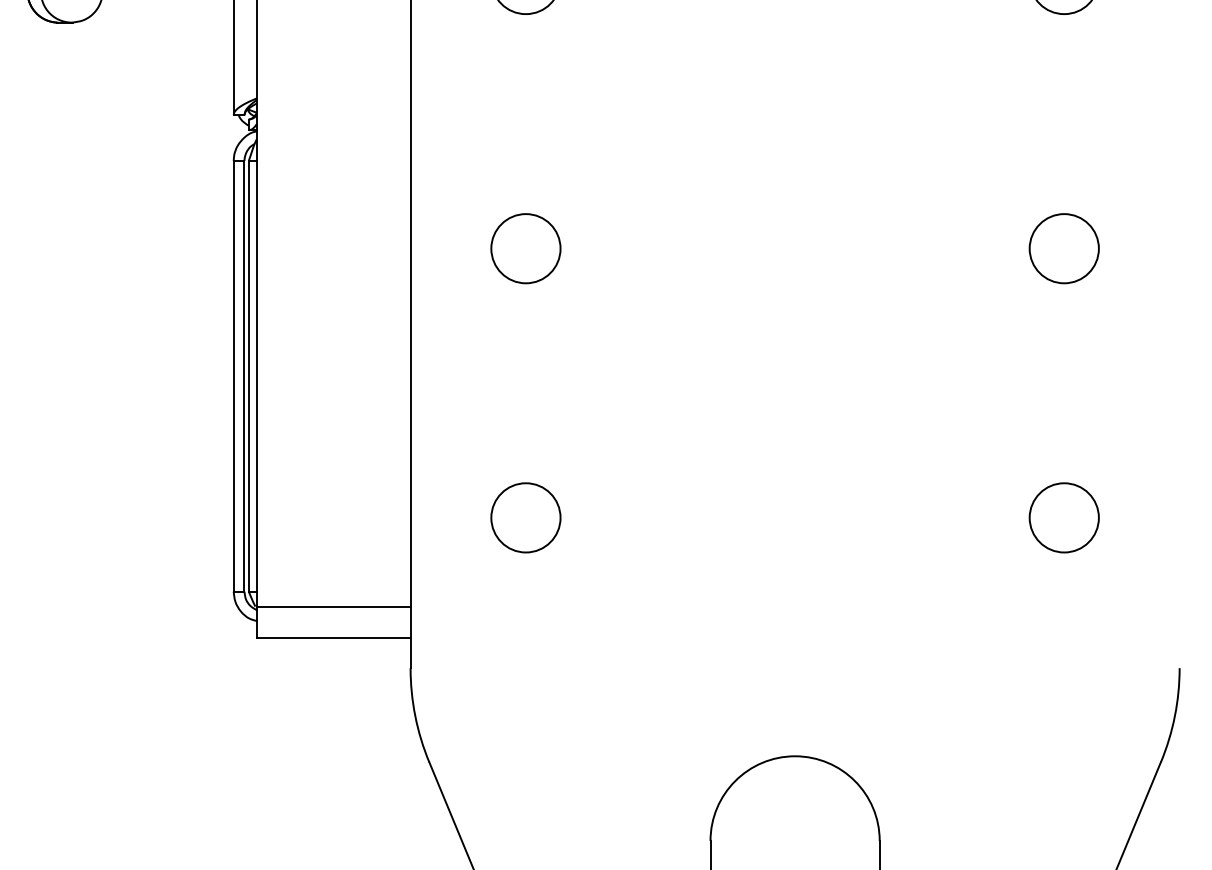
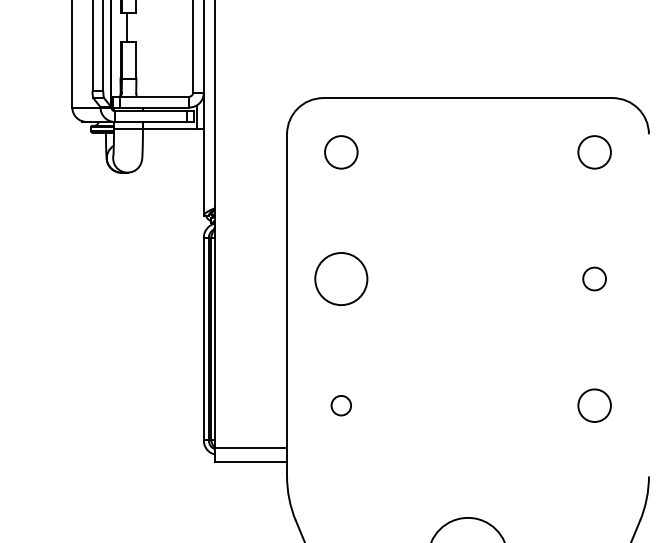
circle: (526, 247) -> (341, 278), size x1.6
circle: (1063, 247) -> (594, 278), size x0.7
circle: (526, 517) -> (341, 405), size x0.6

